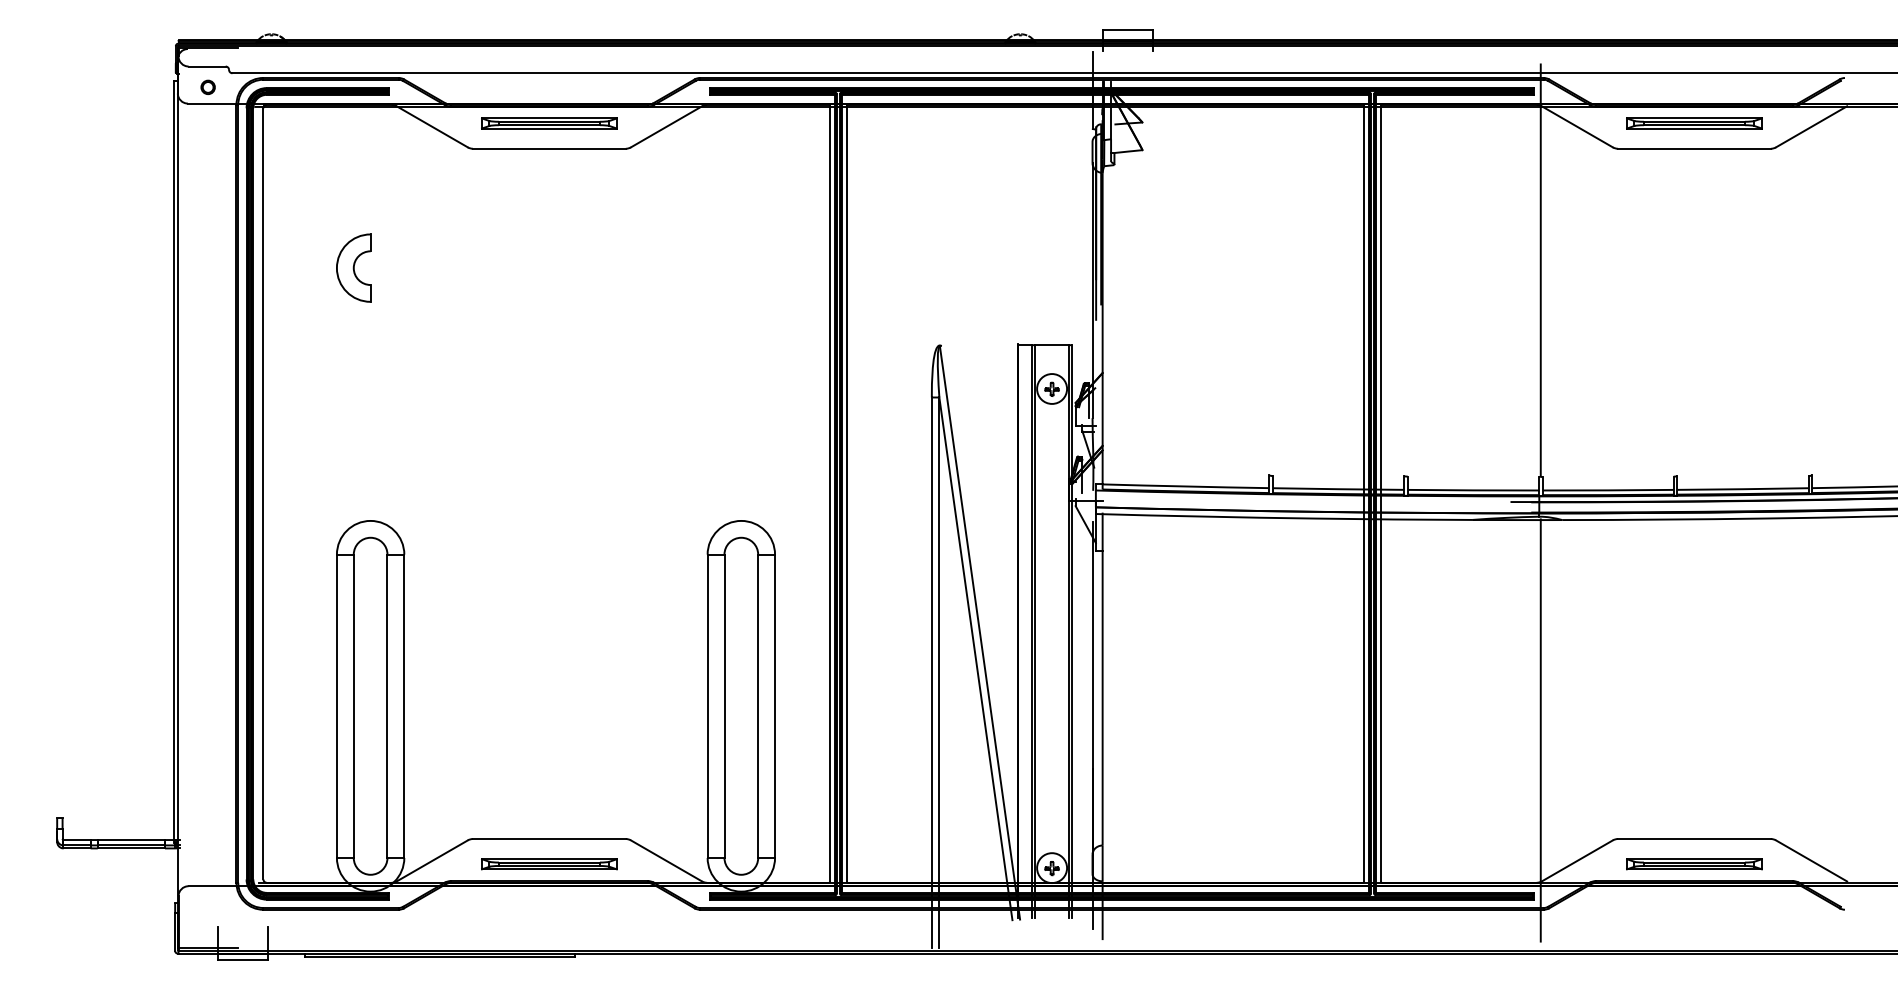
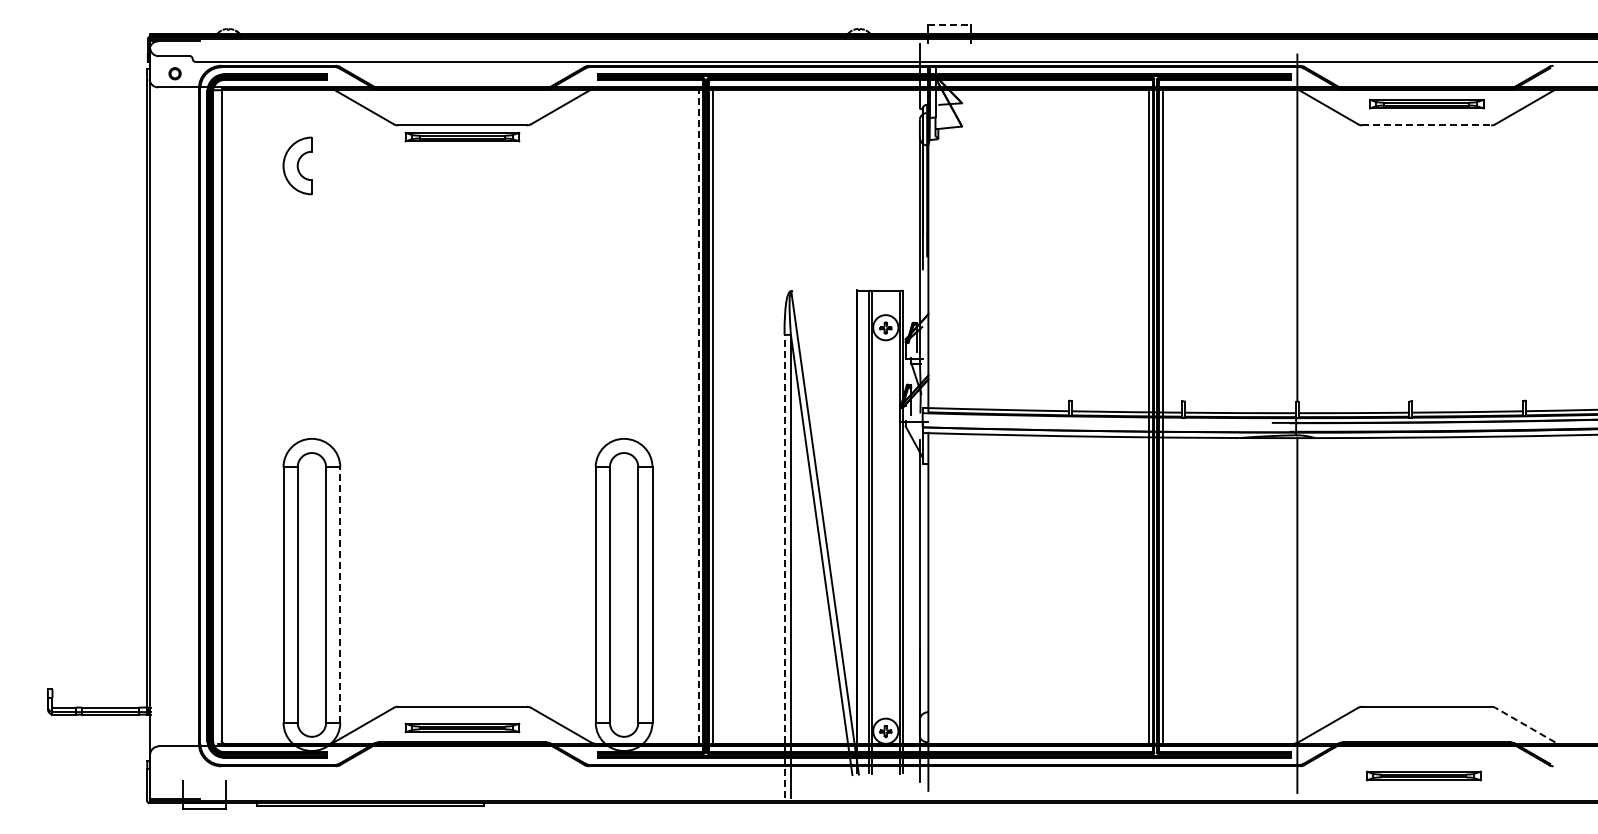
line: (1128, 30) -> (950, 25), solid -> dashed
part: (549, 122) -> (462, 136), moved
line: (1695, 148) -> (1427, 125), solid -> dashed
part: (353, 267) -> (297, 165), moved
line: (829, 494) -> (698, 416), solid -> dashed
line: (931, 672) -> (784, 566), solid -> dashed
line: (404, 705) -> (340, 594), solid -> dashed
line: (1811, 861) -> (1525, 725), solid -> dashed
part: (1694, 863) -> (1423, 775), moved

